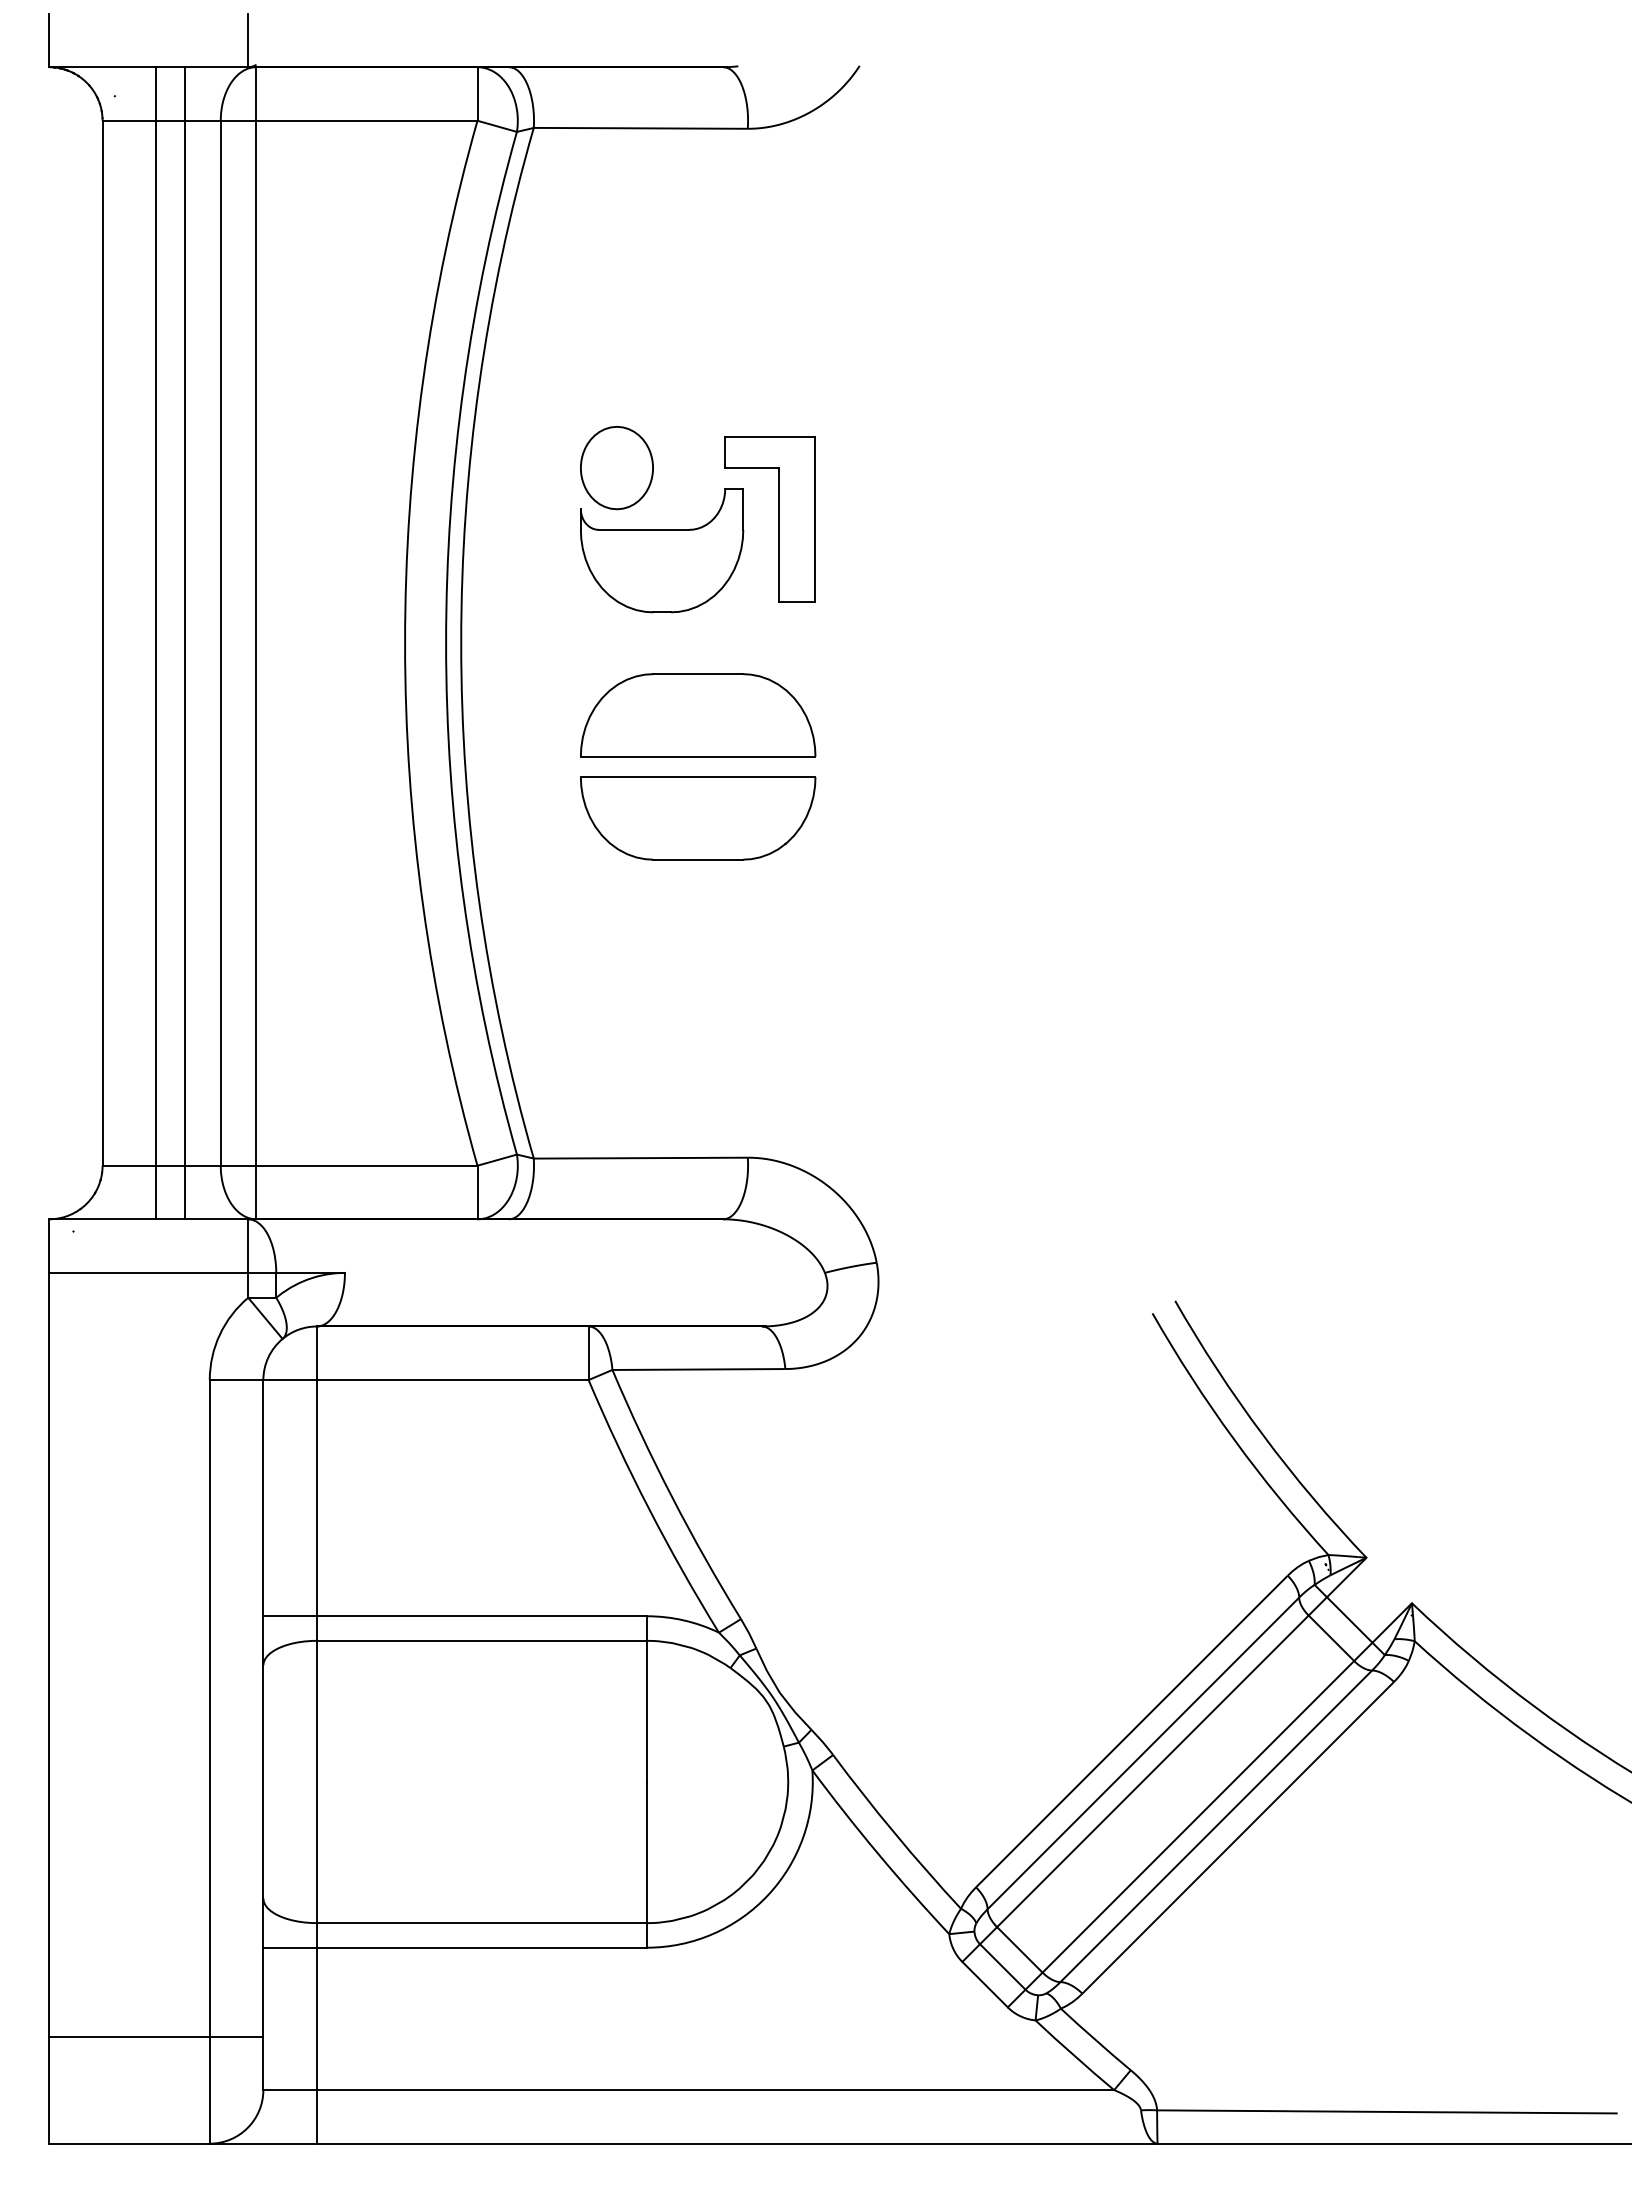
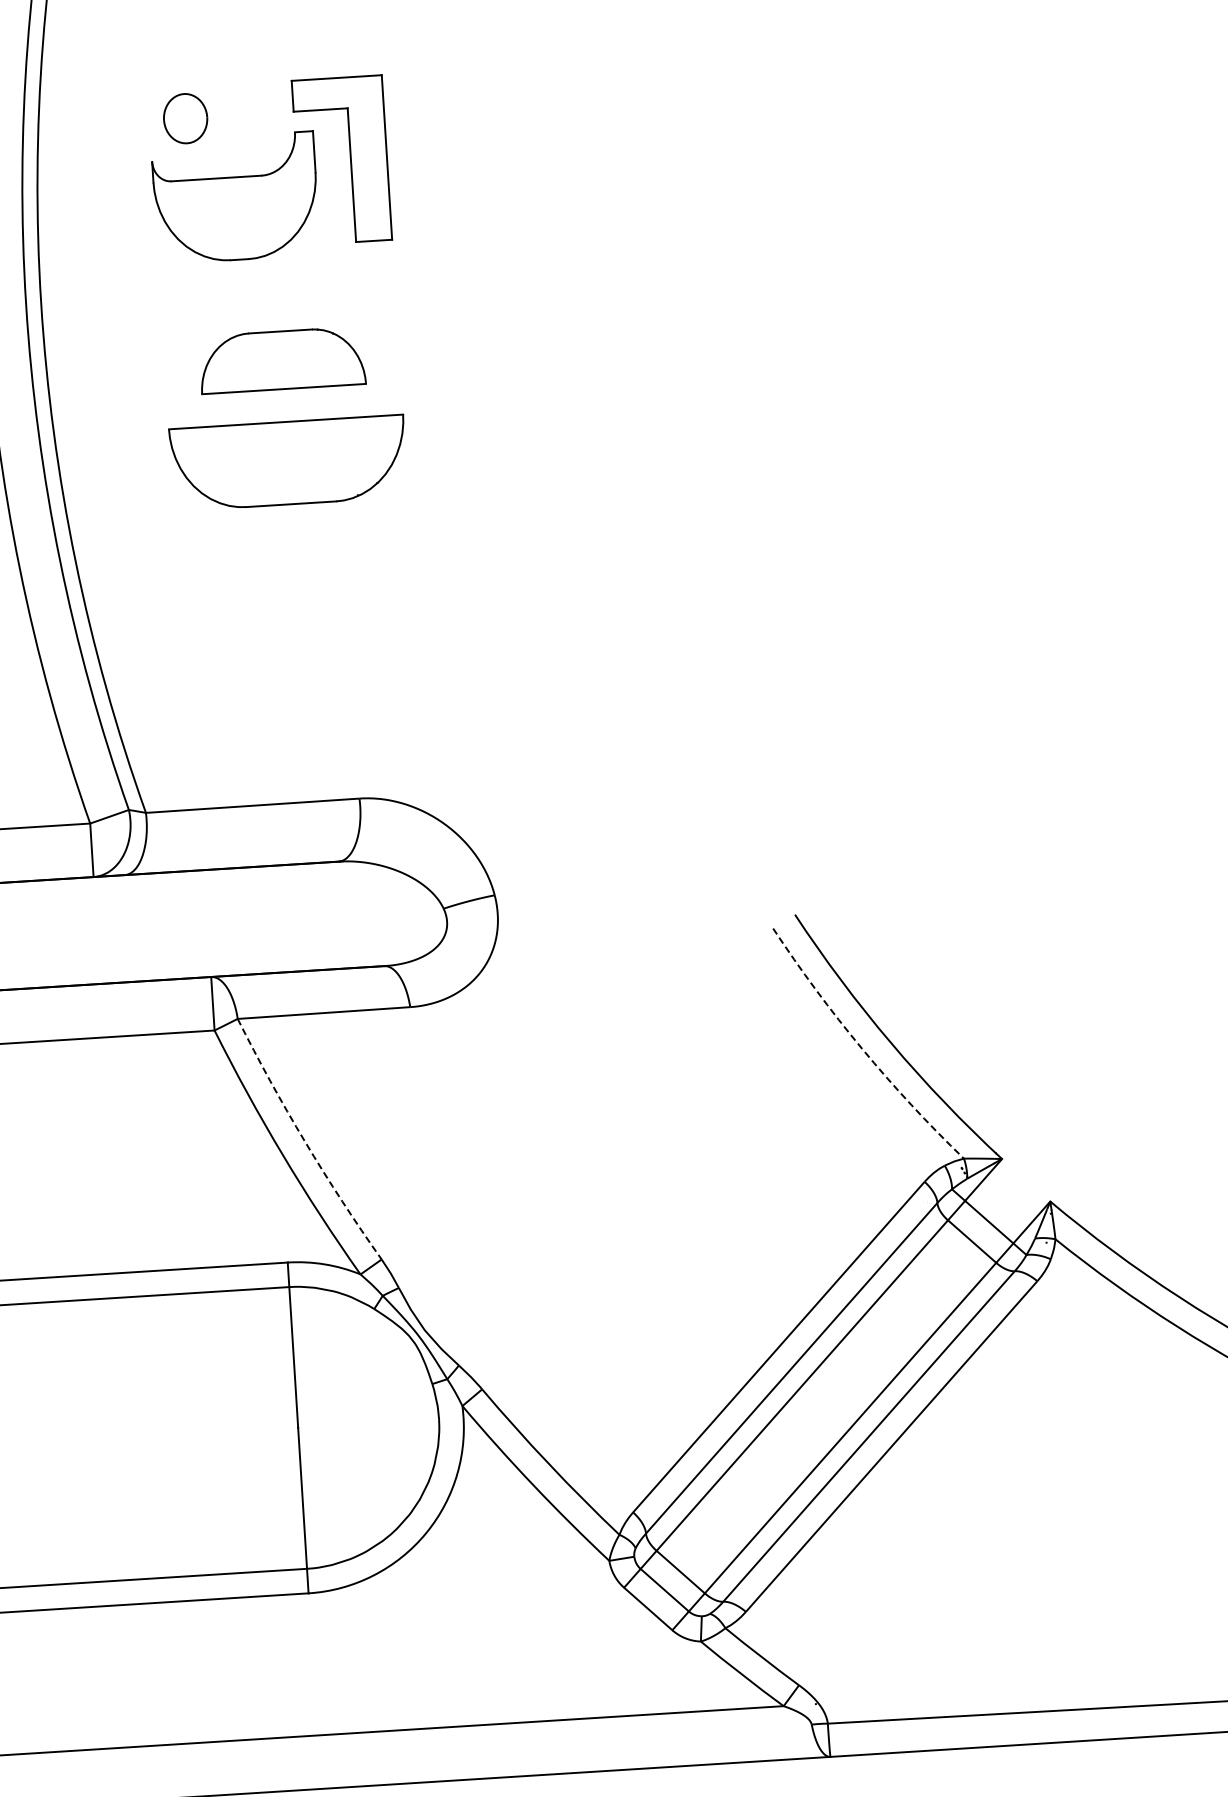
part: (616, 468) -> (185, 118), size x0.6
part: (698, 715) -> (282, 360), size x0.7
arc: (1233, 1439) -> (861, 1049), solid -> dashed
arc: (672, 1496) -> (305, 1141), solid -> dashed

